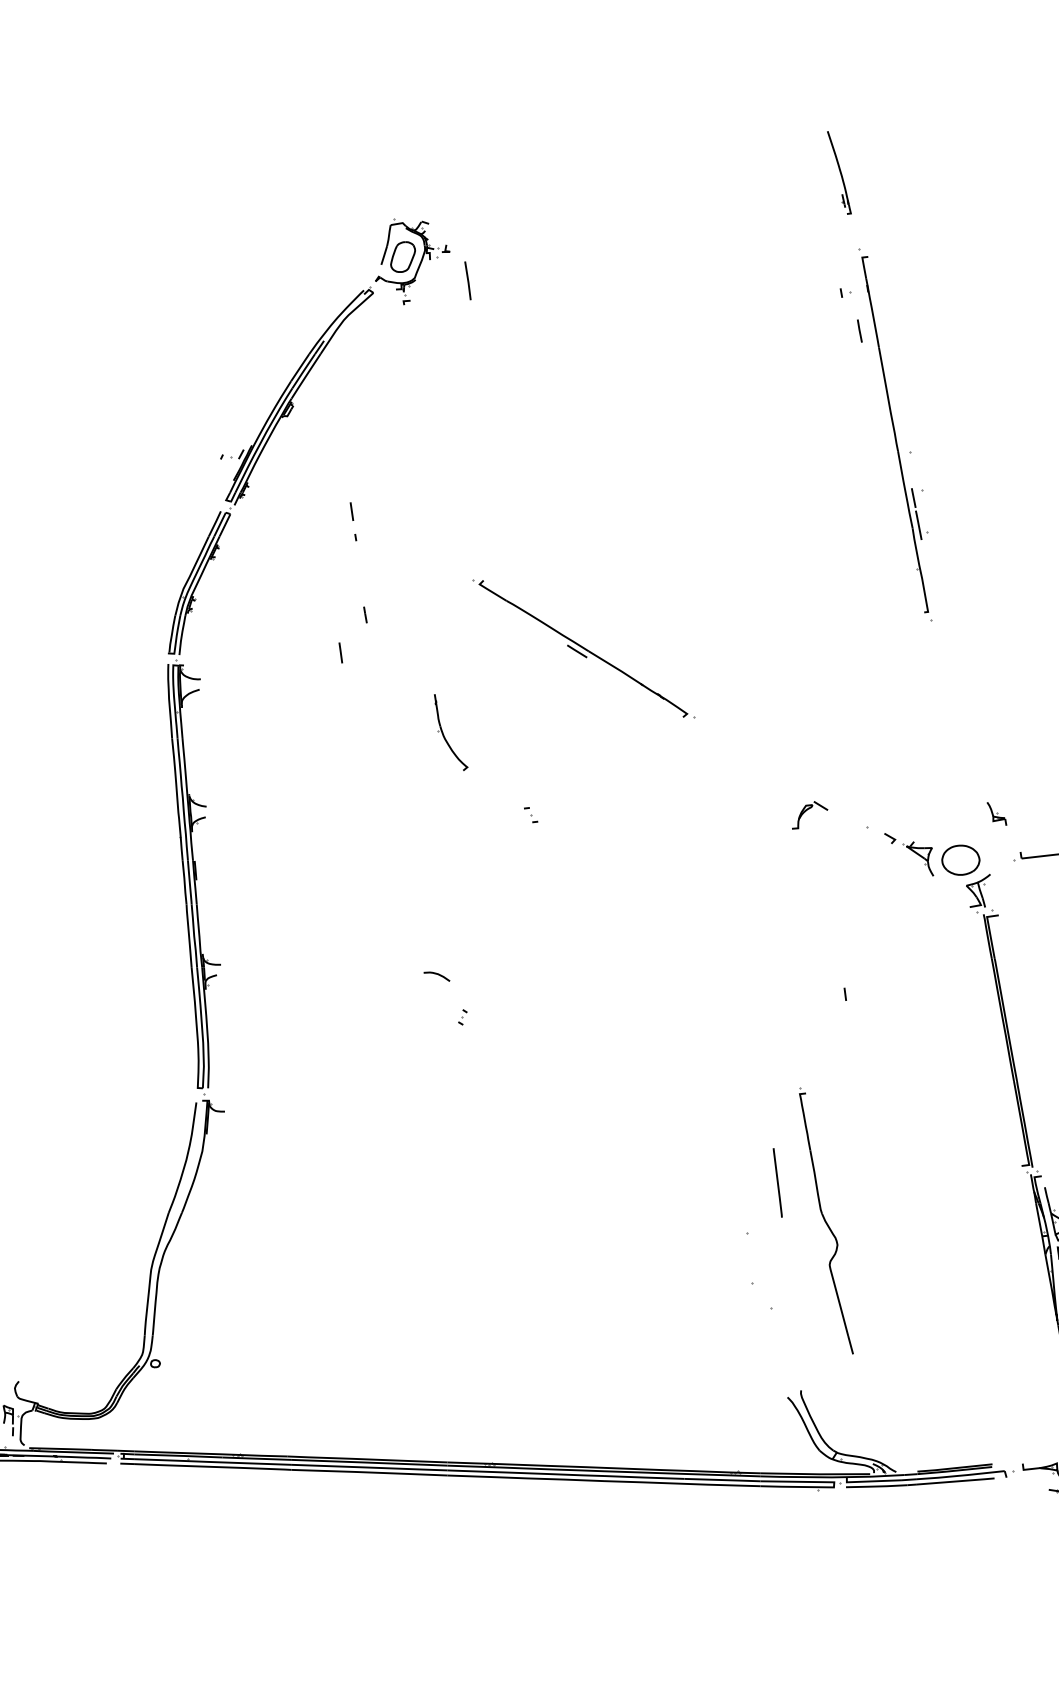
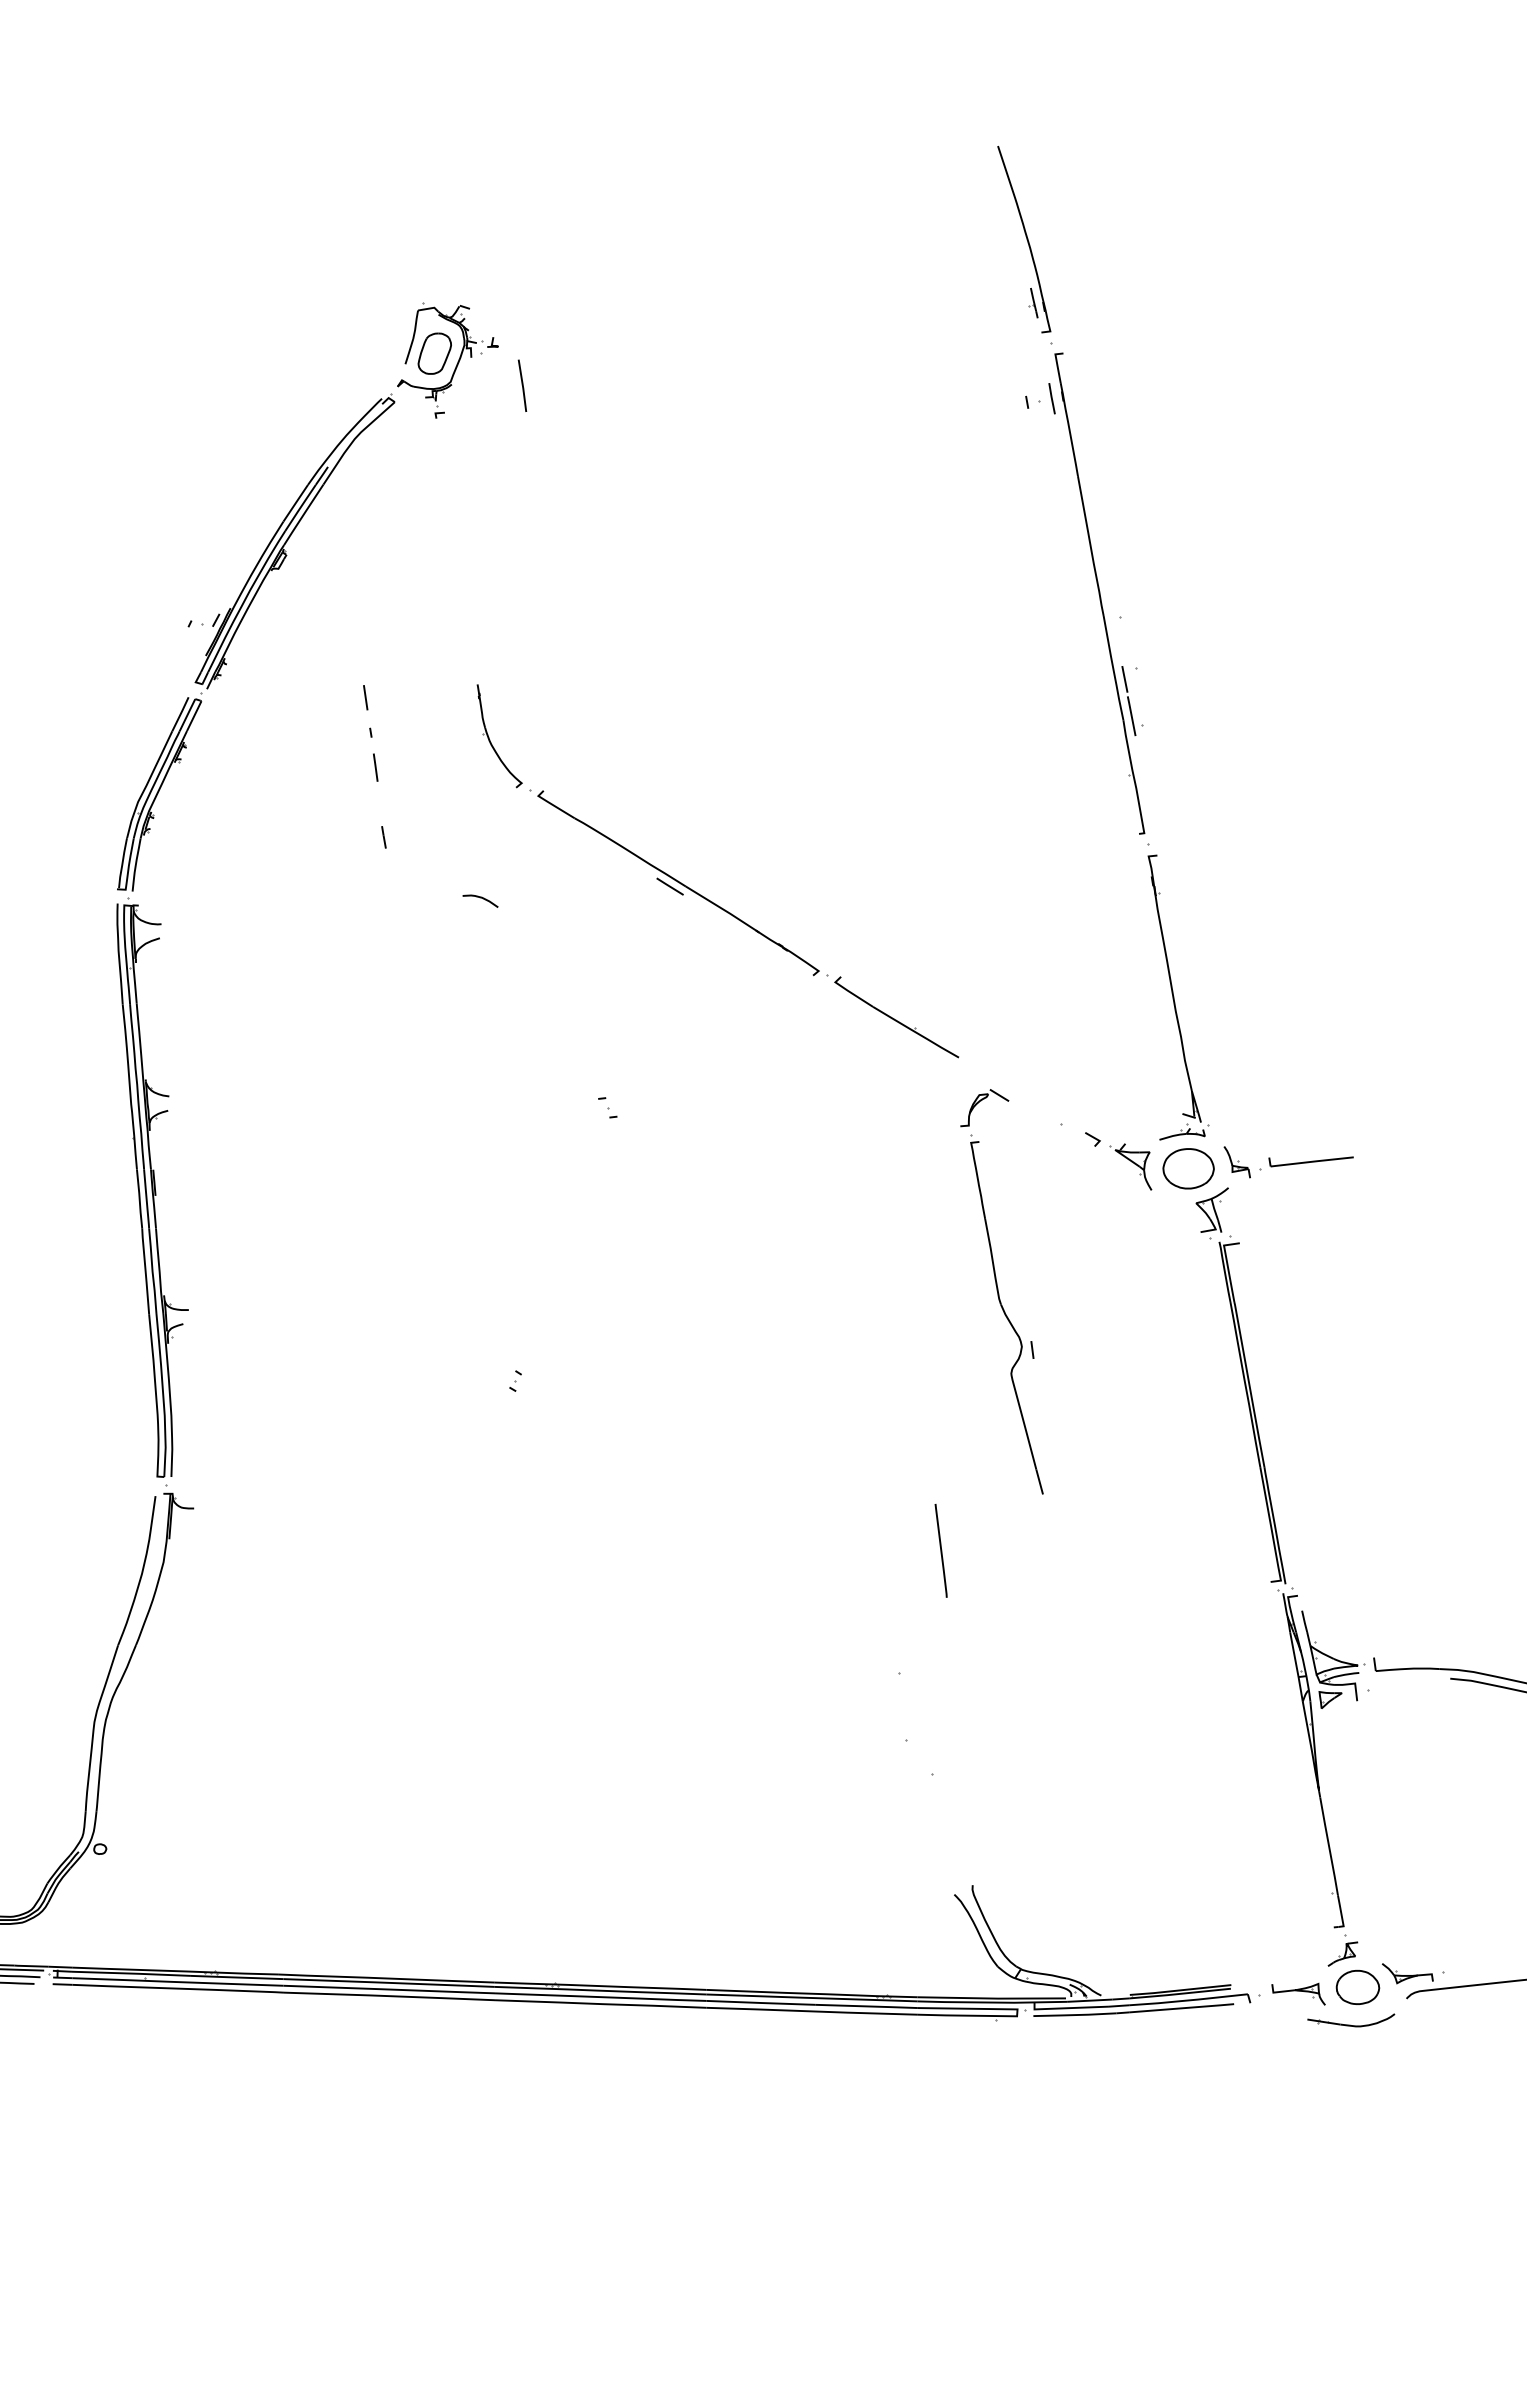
part: (839, 172) -> (1024, 239), size x1.67
line: (859, 330) -> (1051, 398), moved
line: (340, 652) -> (375, 767), moved
part: (953, 733) -> (1178, 997), added
part: (444, 735) -> (490, 740), moved
part: (744, 748) -> (896, 1017), added
part: (996, 814) -> (1236, 1162), moved
curve: (436, 974) -> (480, 898), moved
line: (777, 1182) -> (940, 1550), moved
part: (826, 1221) -> (1006, 1314), moved

